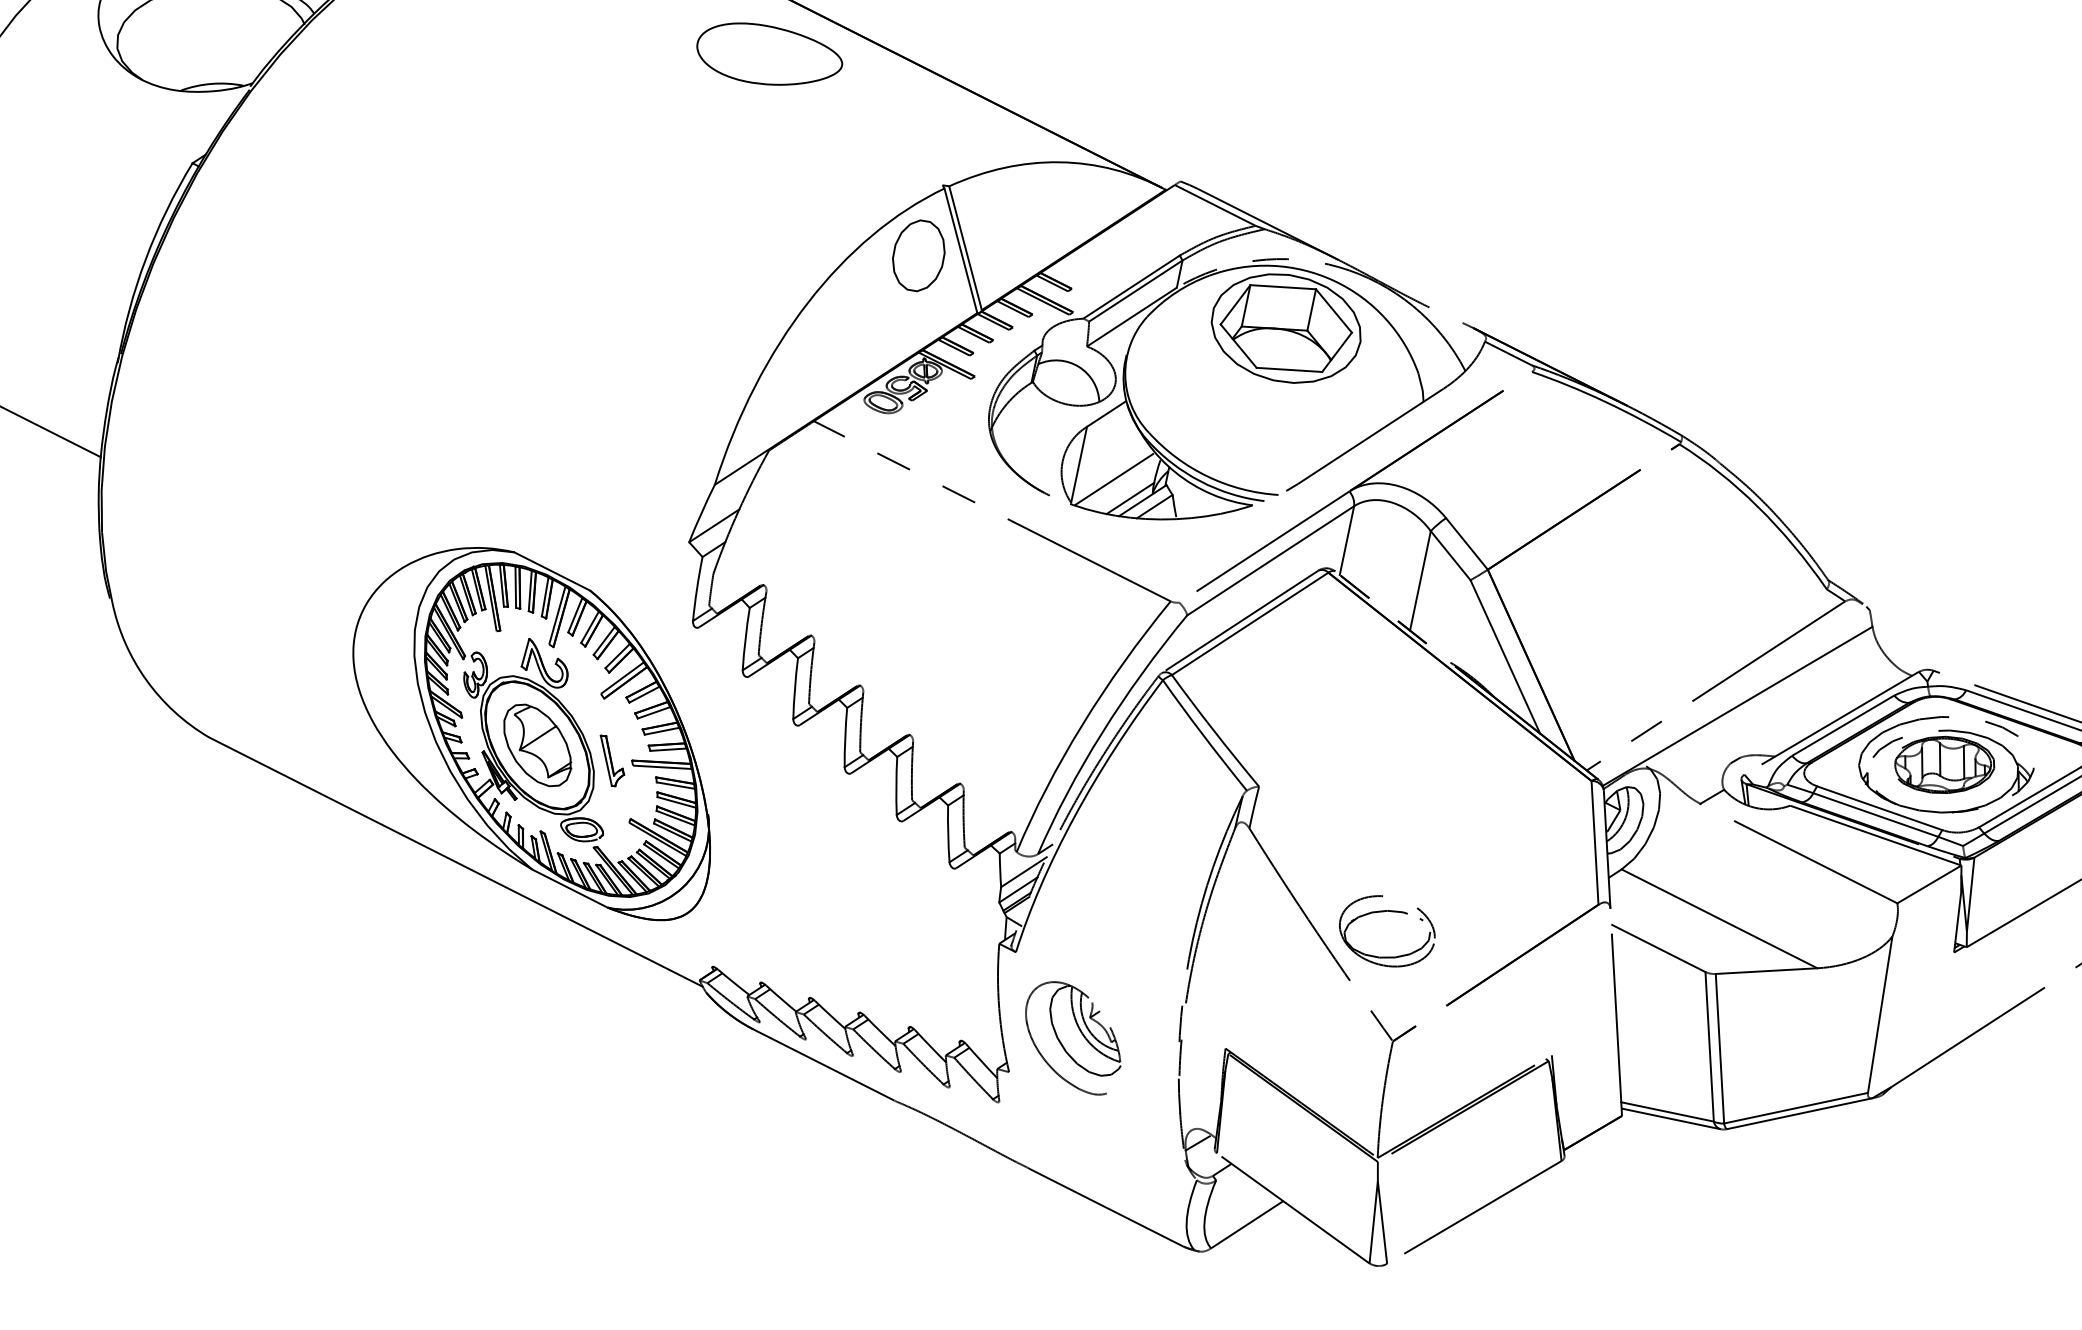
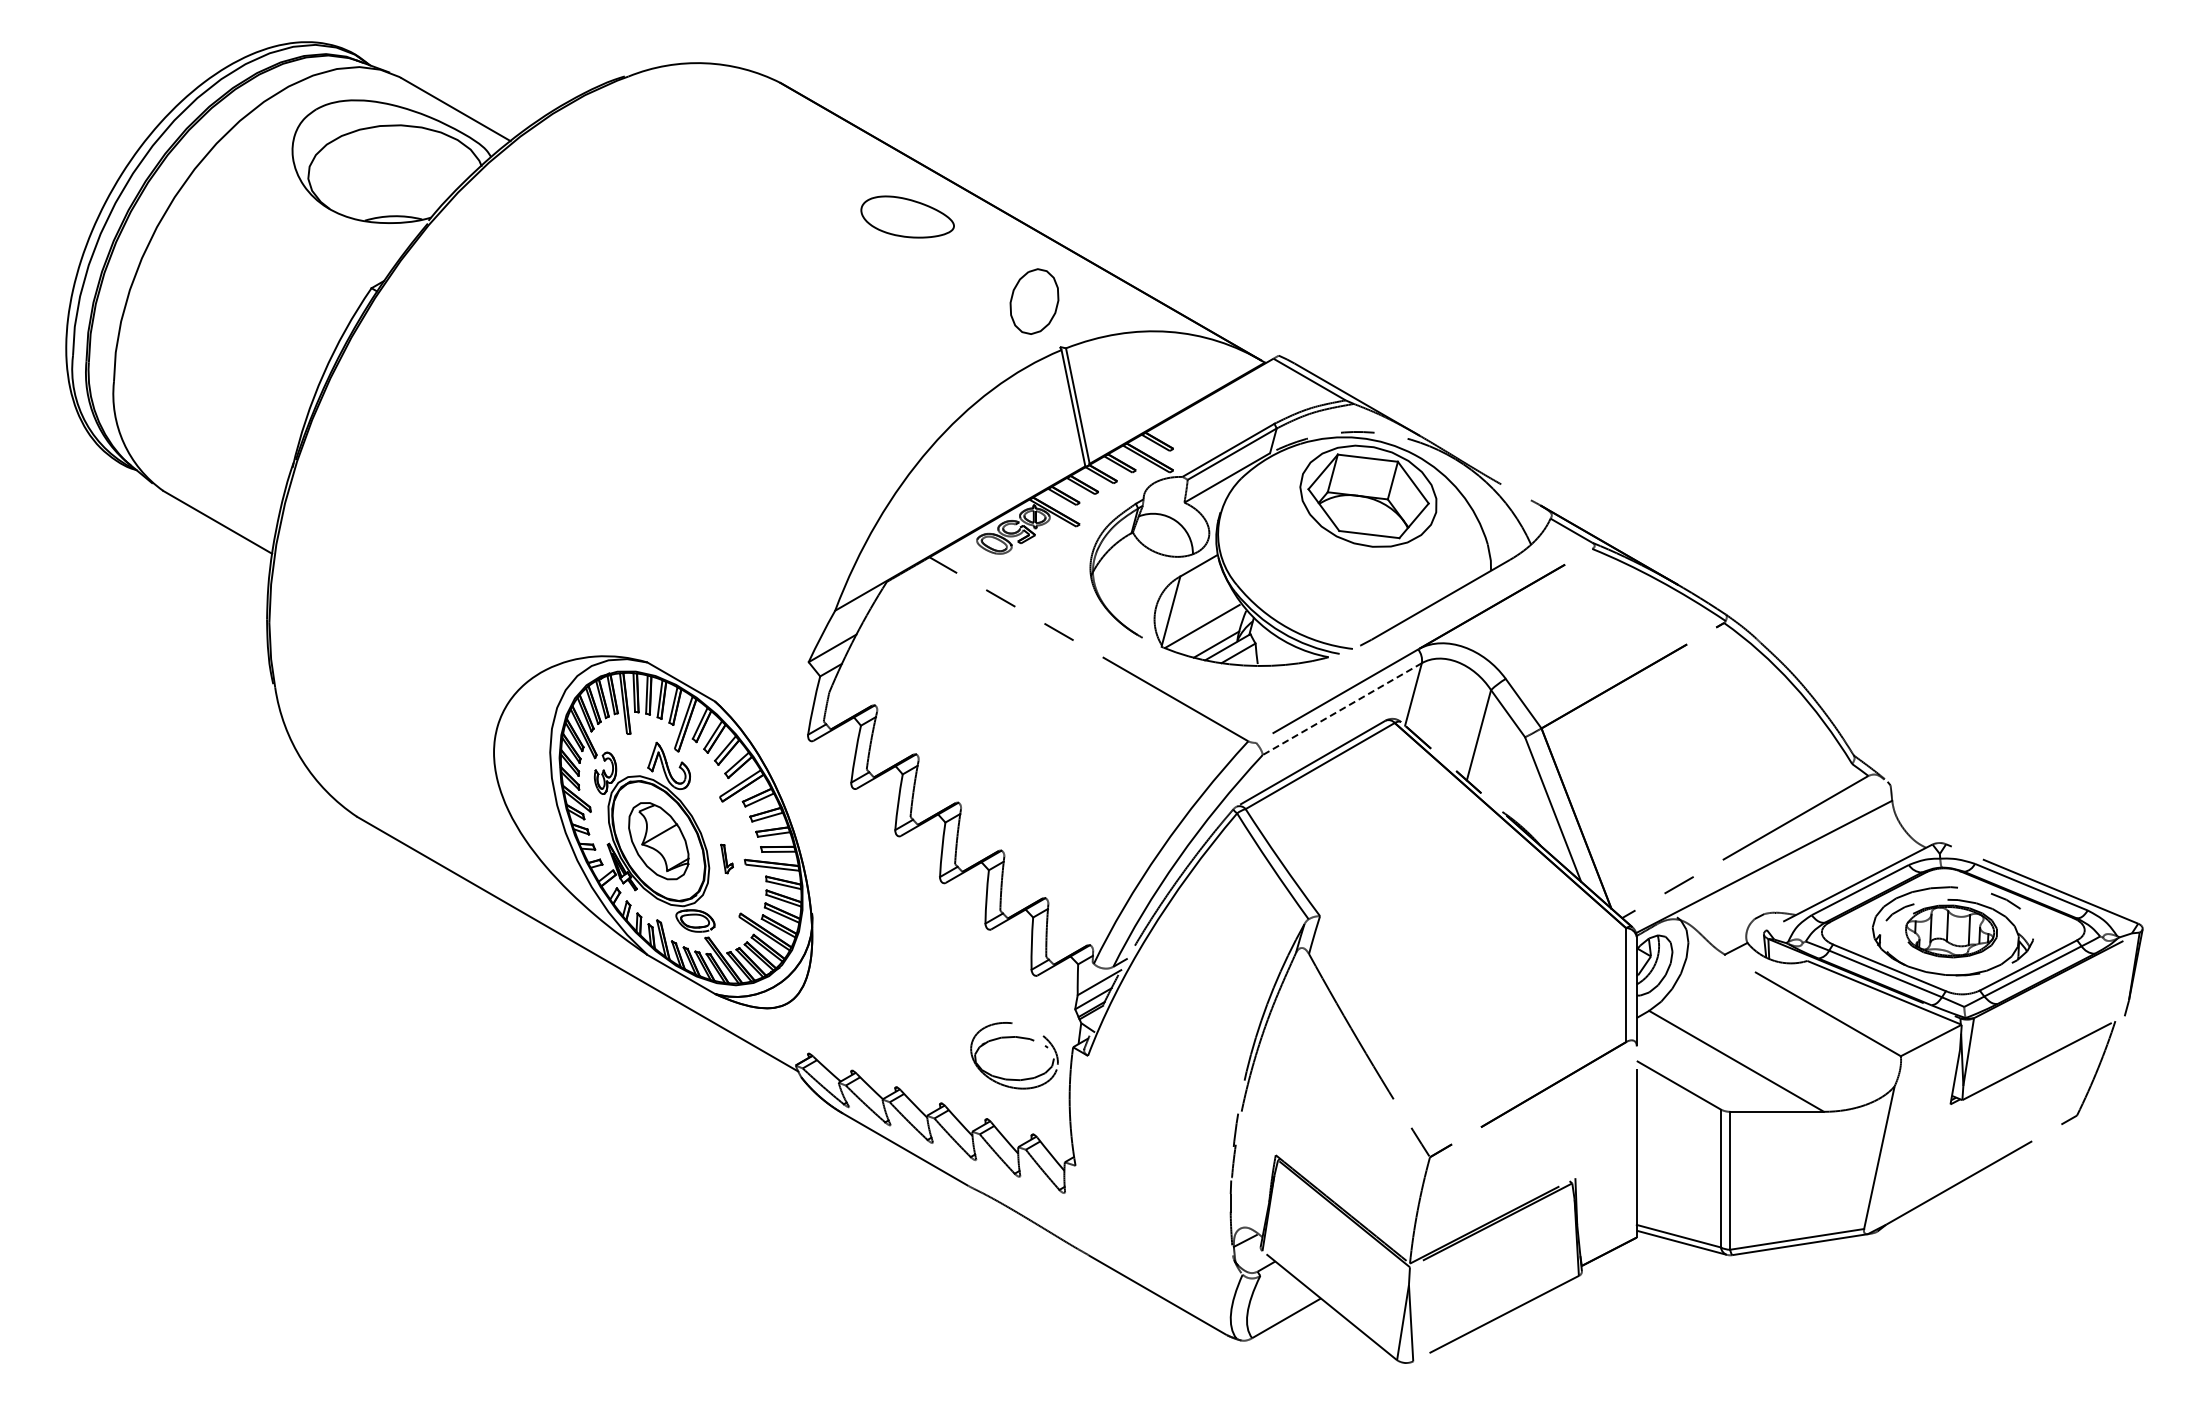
part: (769, 53) -> (907, 216), size x0.7
part: (918, 255) -> (1034, 301), moved
line: (1270, 561) -> (1342, 709), solid -> dashed
part: (612, 760) -> (726, 858), size x0.6
part: (1389, 912) -> (1017, 1038), moved
part: (1080, 1033) -> (1143, 1133), removed

